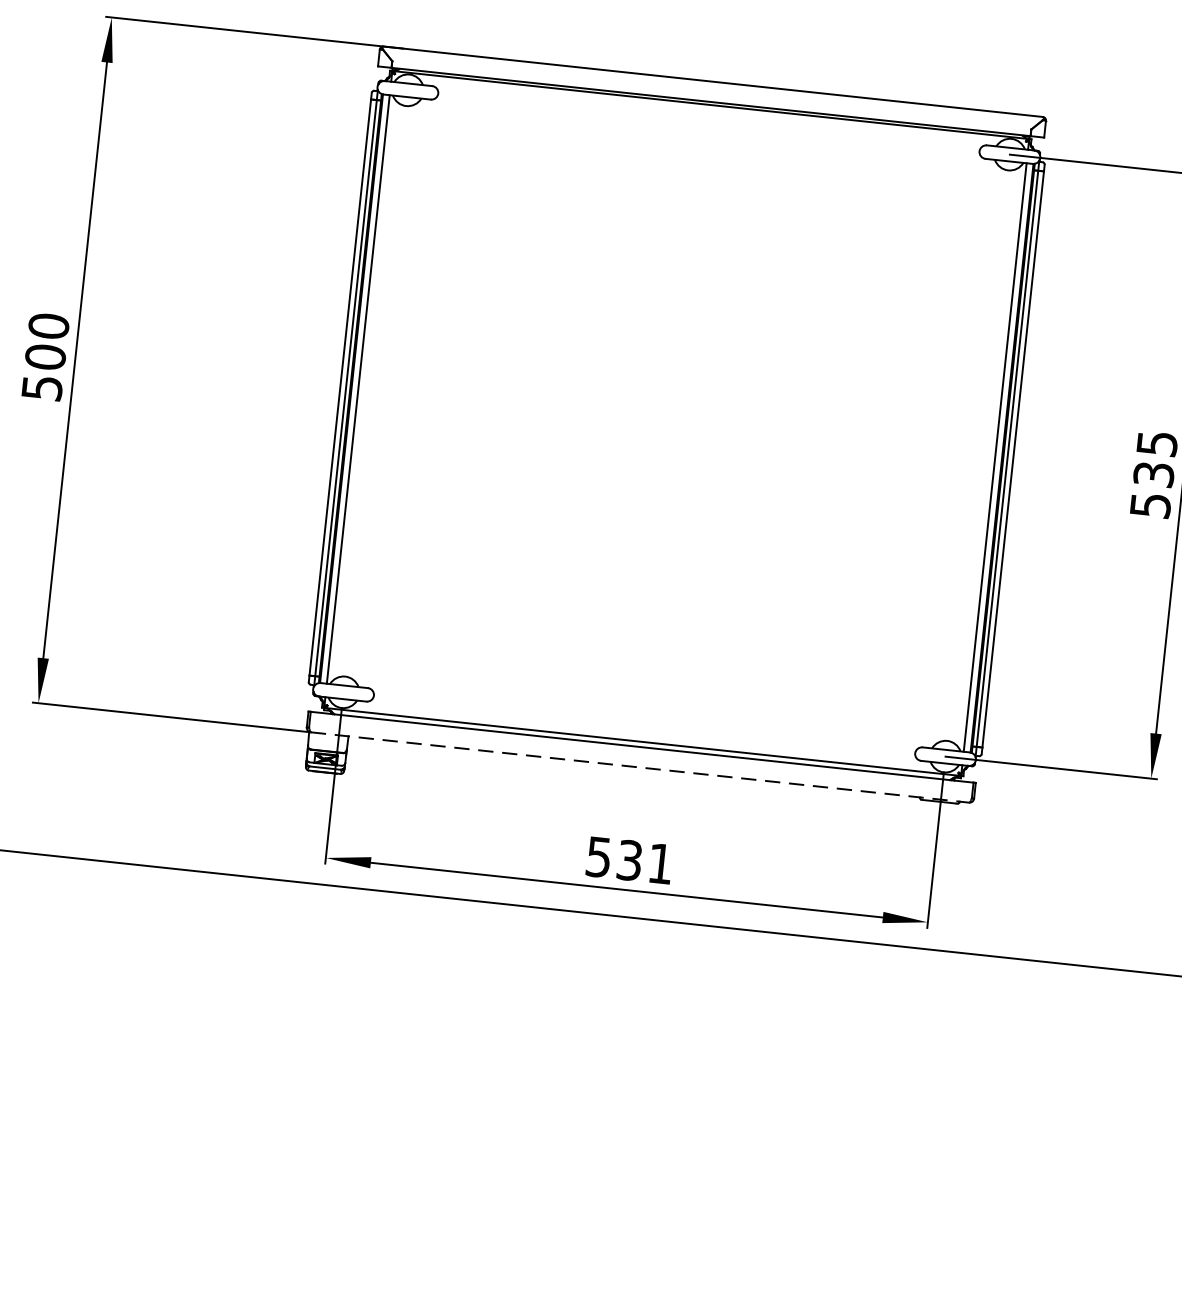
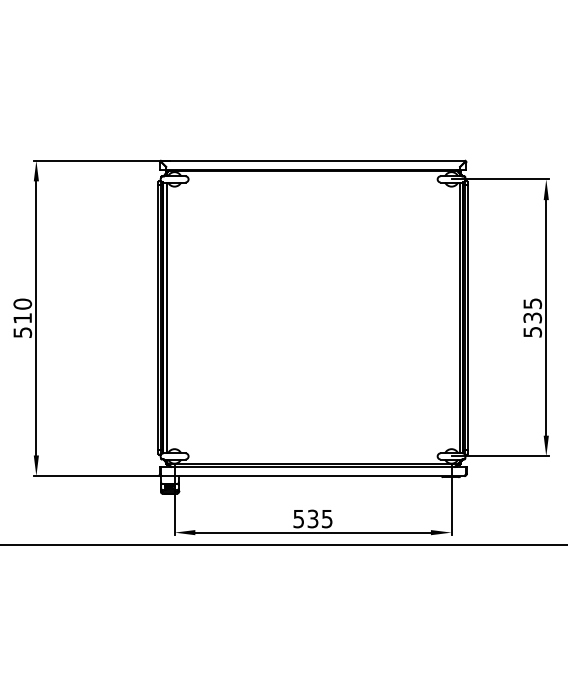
text: (45, 355) -> (22, 317), 500 -> 510
line: (640, 768) -> (313, 476), dashed -> solid
text: (661, 864) -> (327, 519), 531 -> 535

